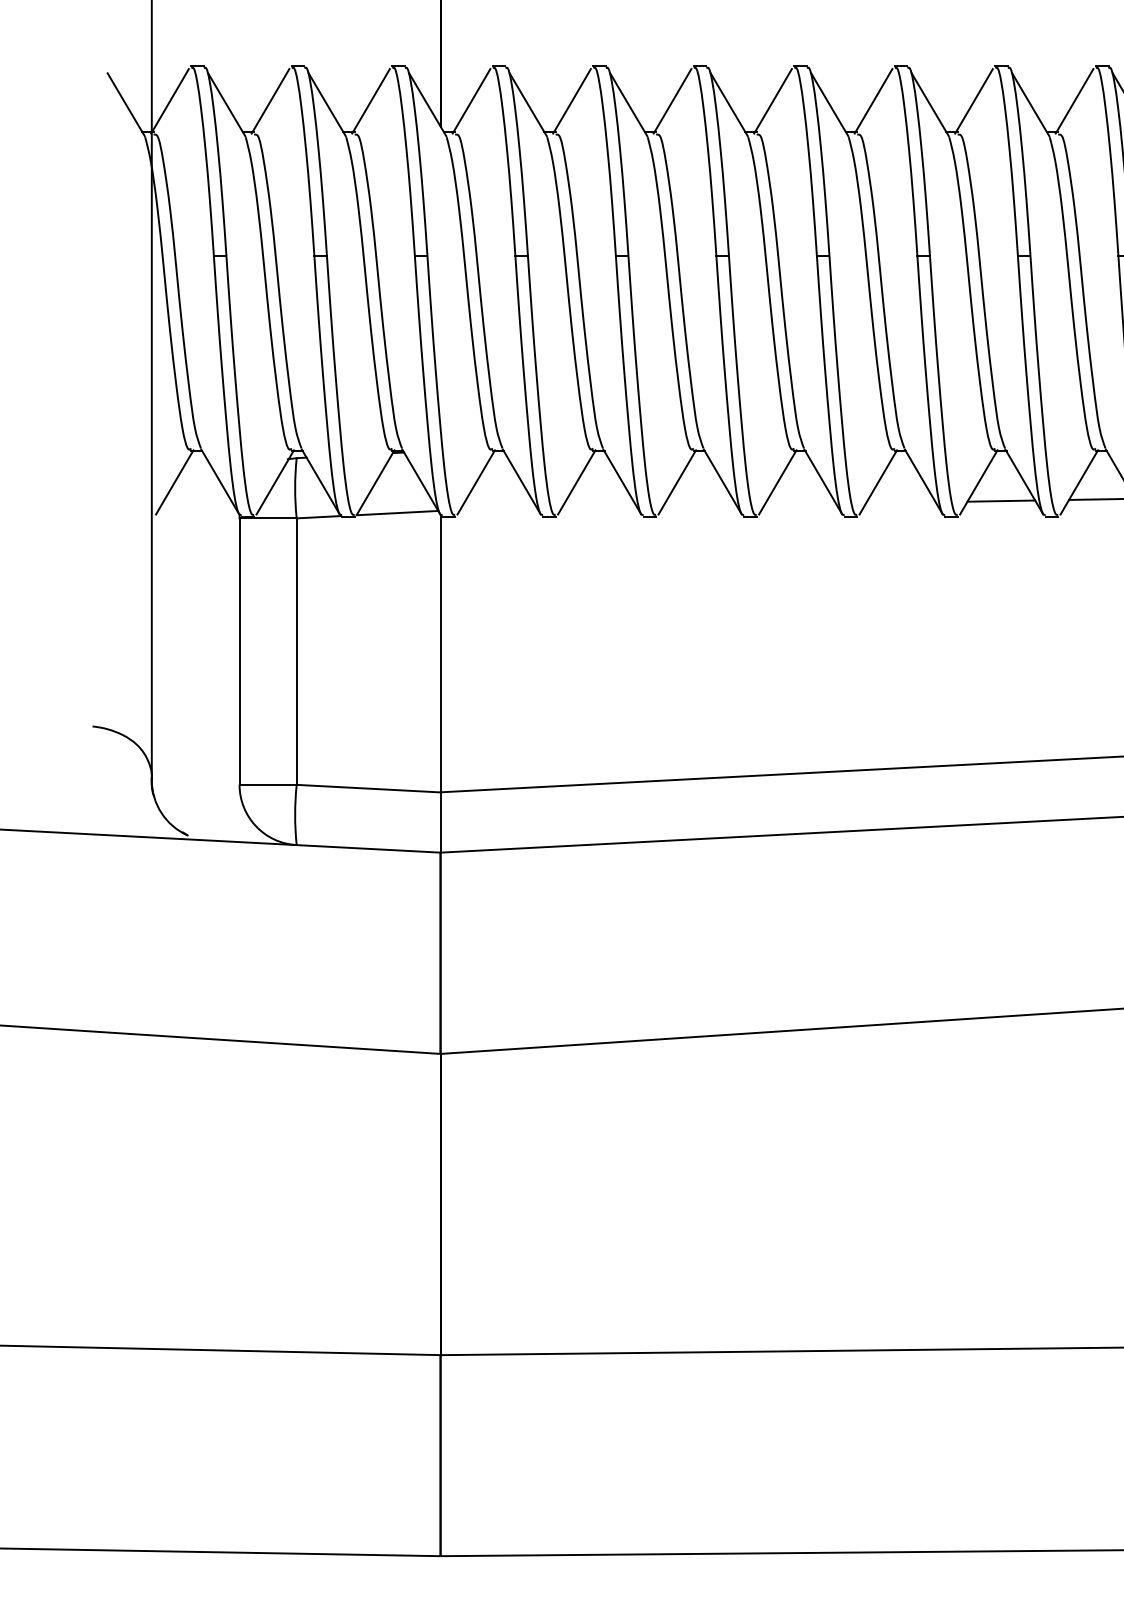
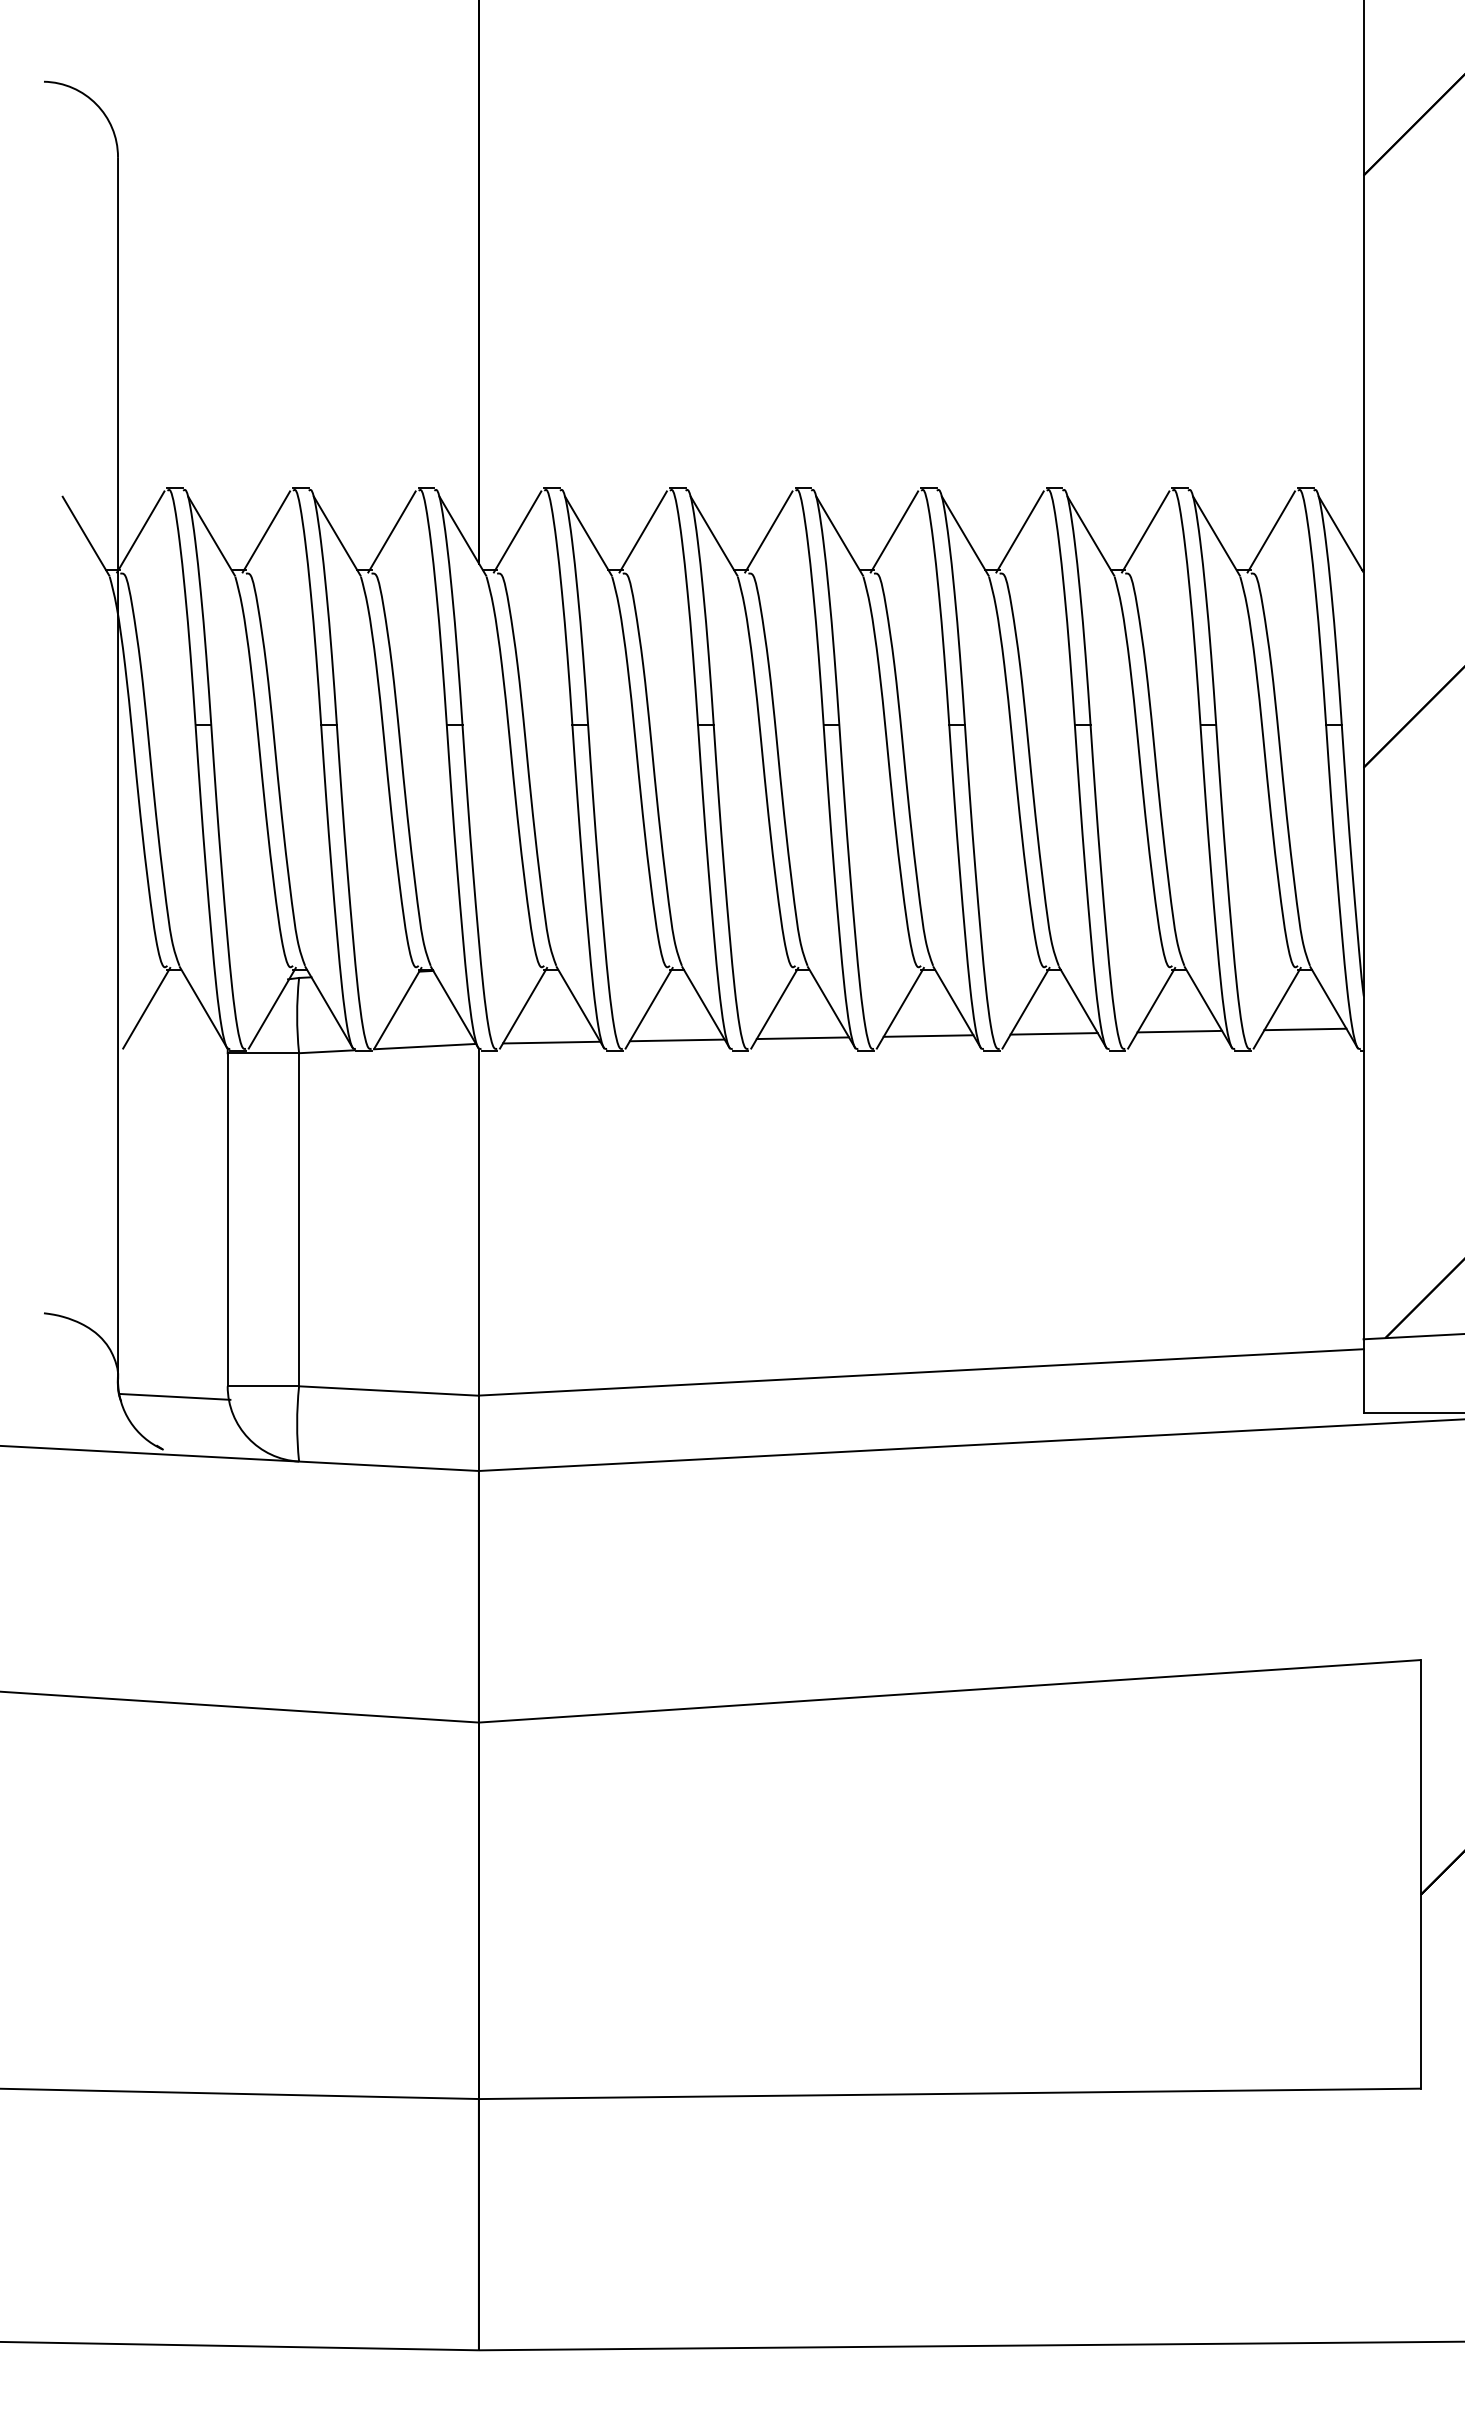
line: (900, 502) -> (1053, 1033), added
line: (800, 504) -> (928, 1035), added
line: (699, 506) -> (802, 1038), added
line: (598, 508) -> (676, 1040), added
line: (498, 509) -> (551, 1042), added
line: (197, 793) -> (174, 1396), added

